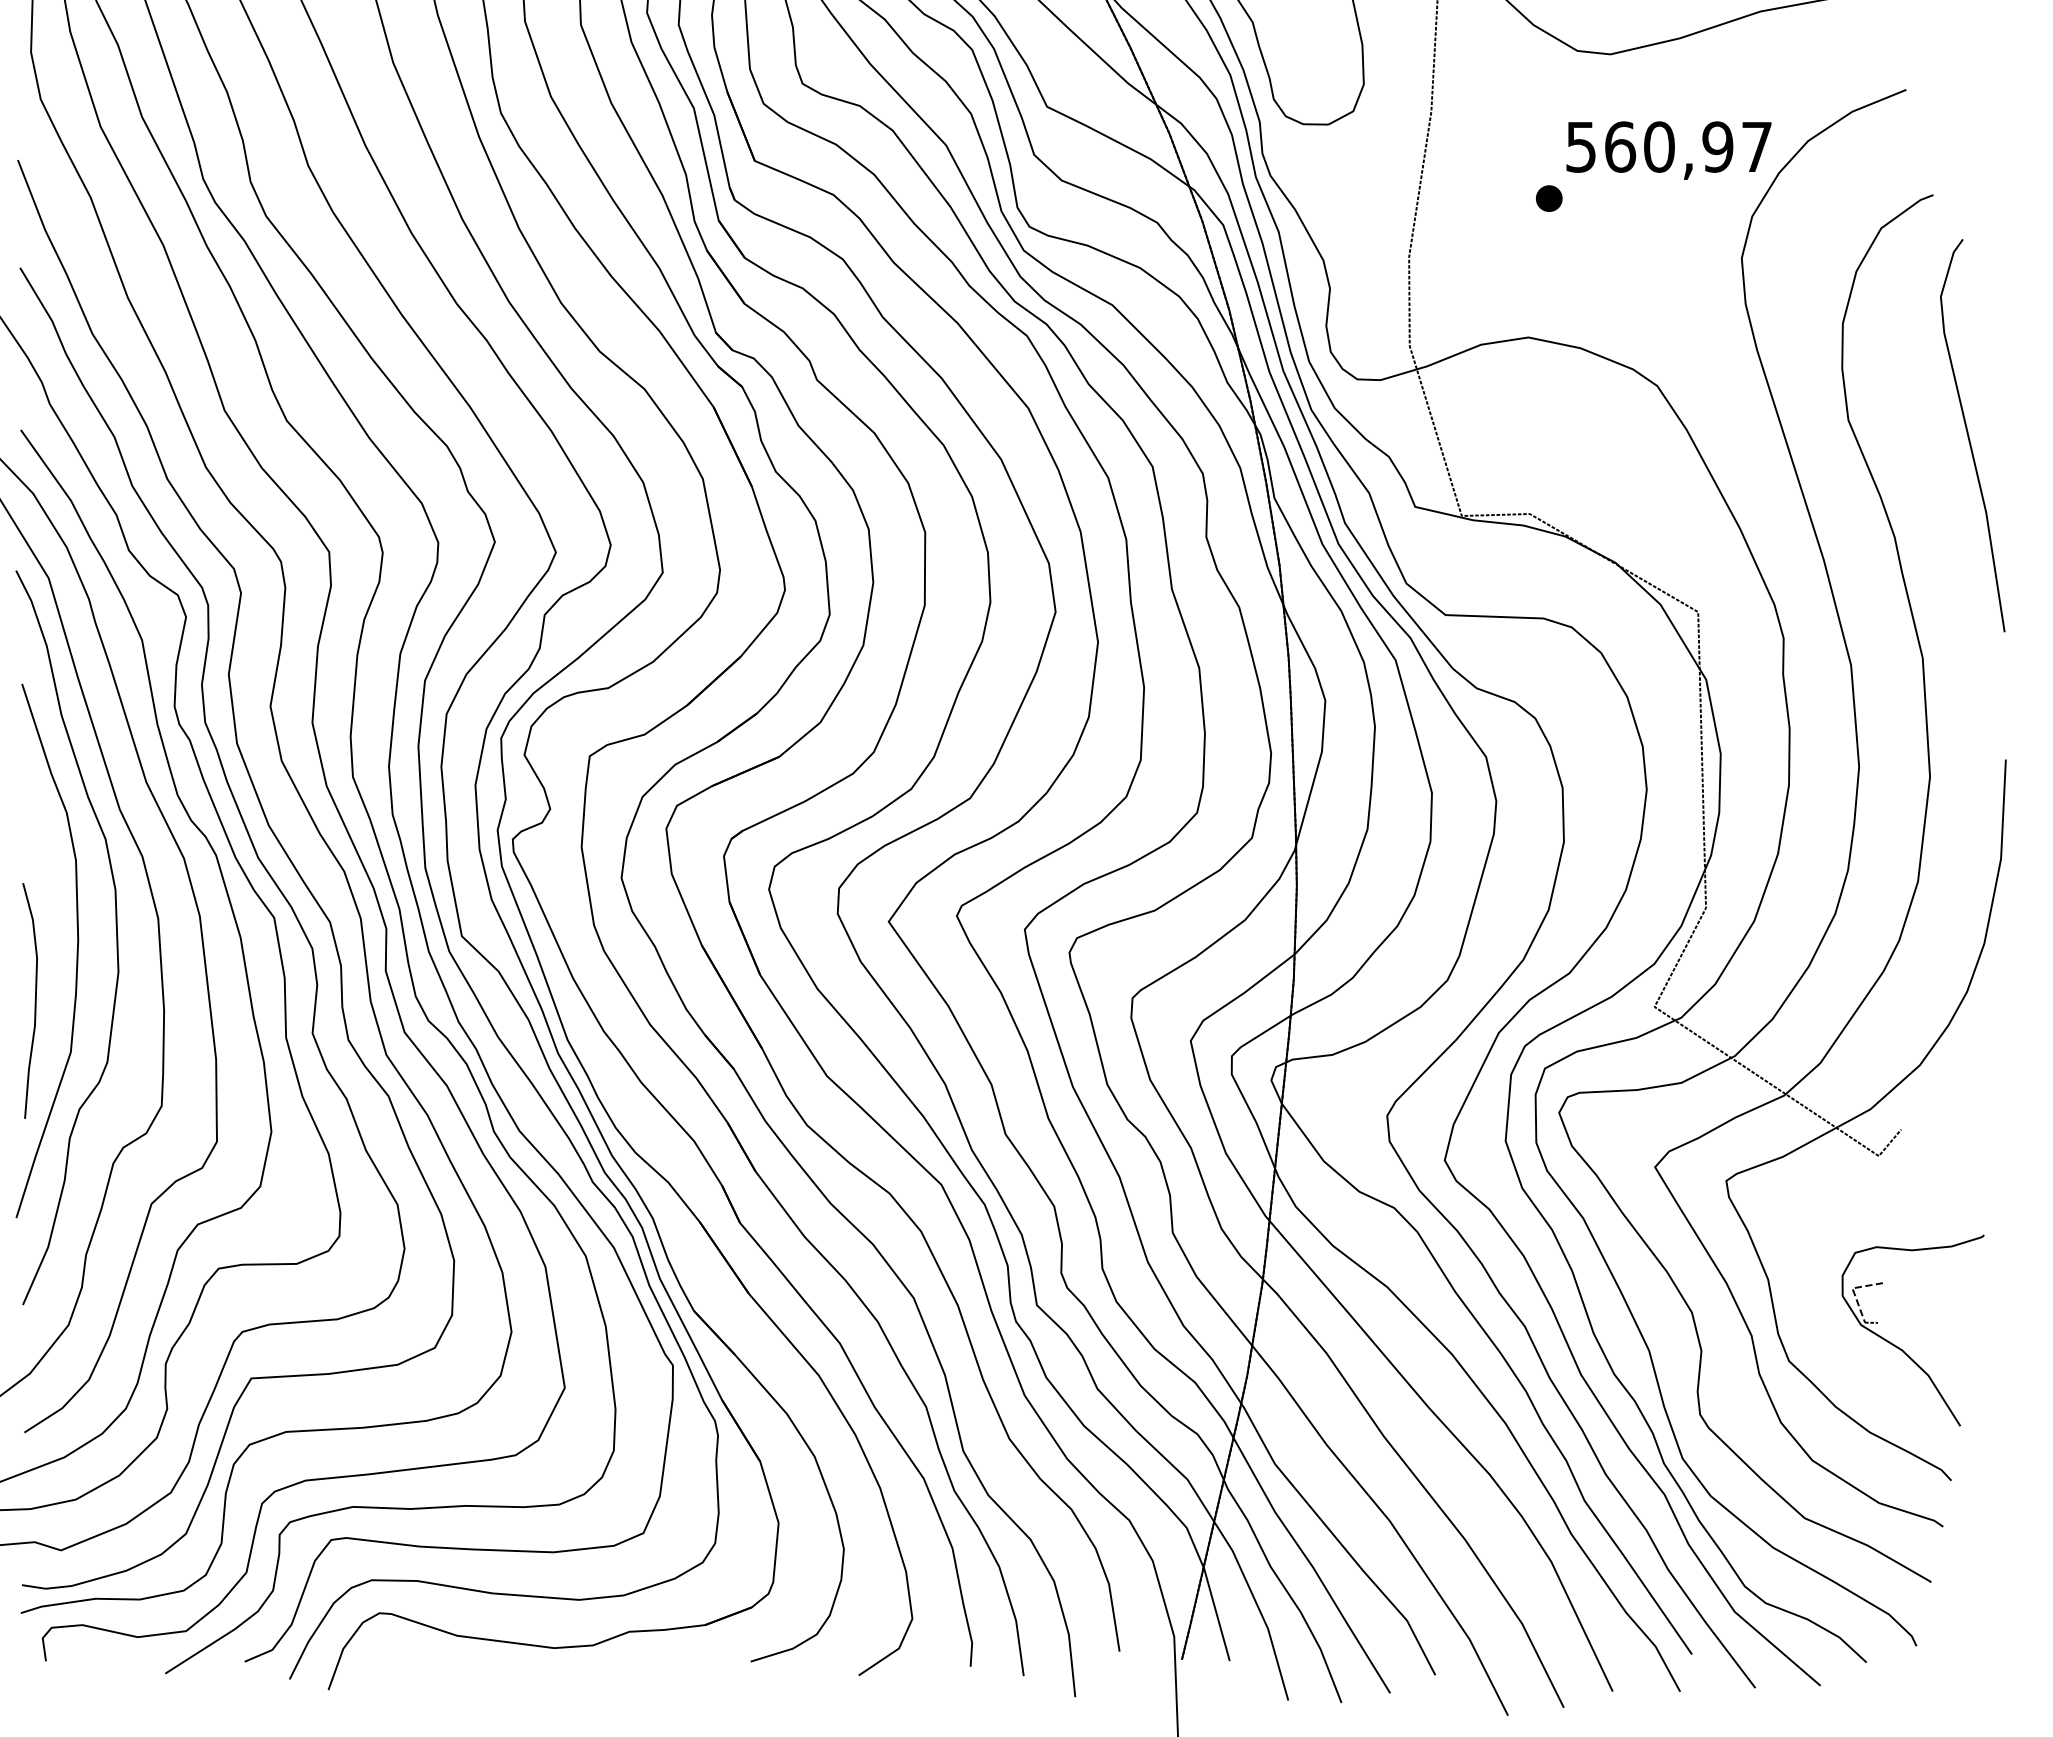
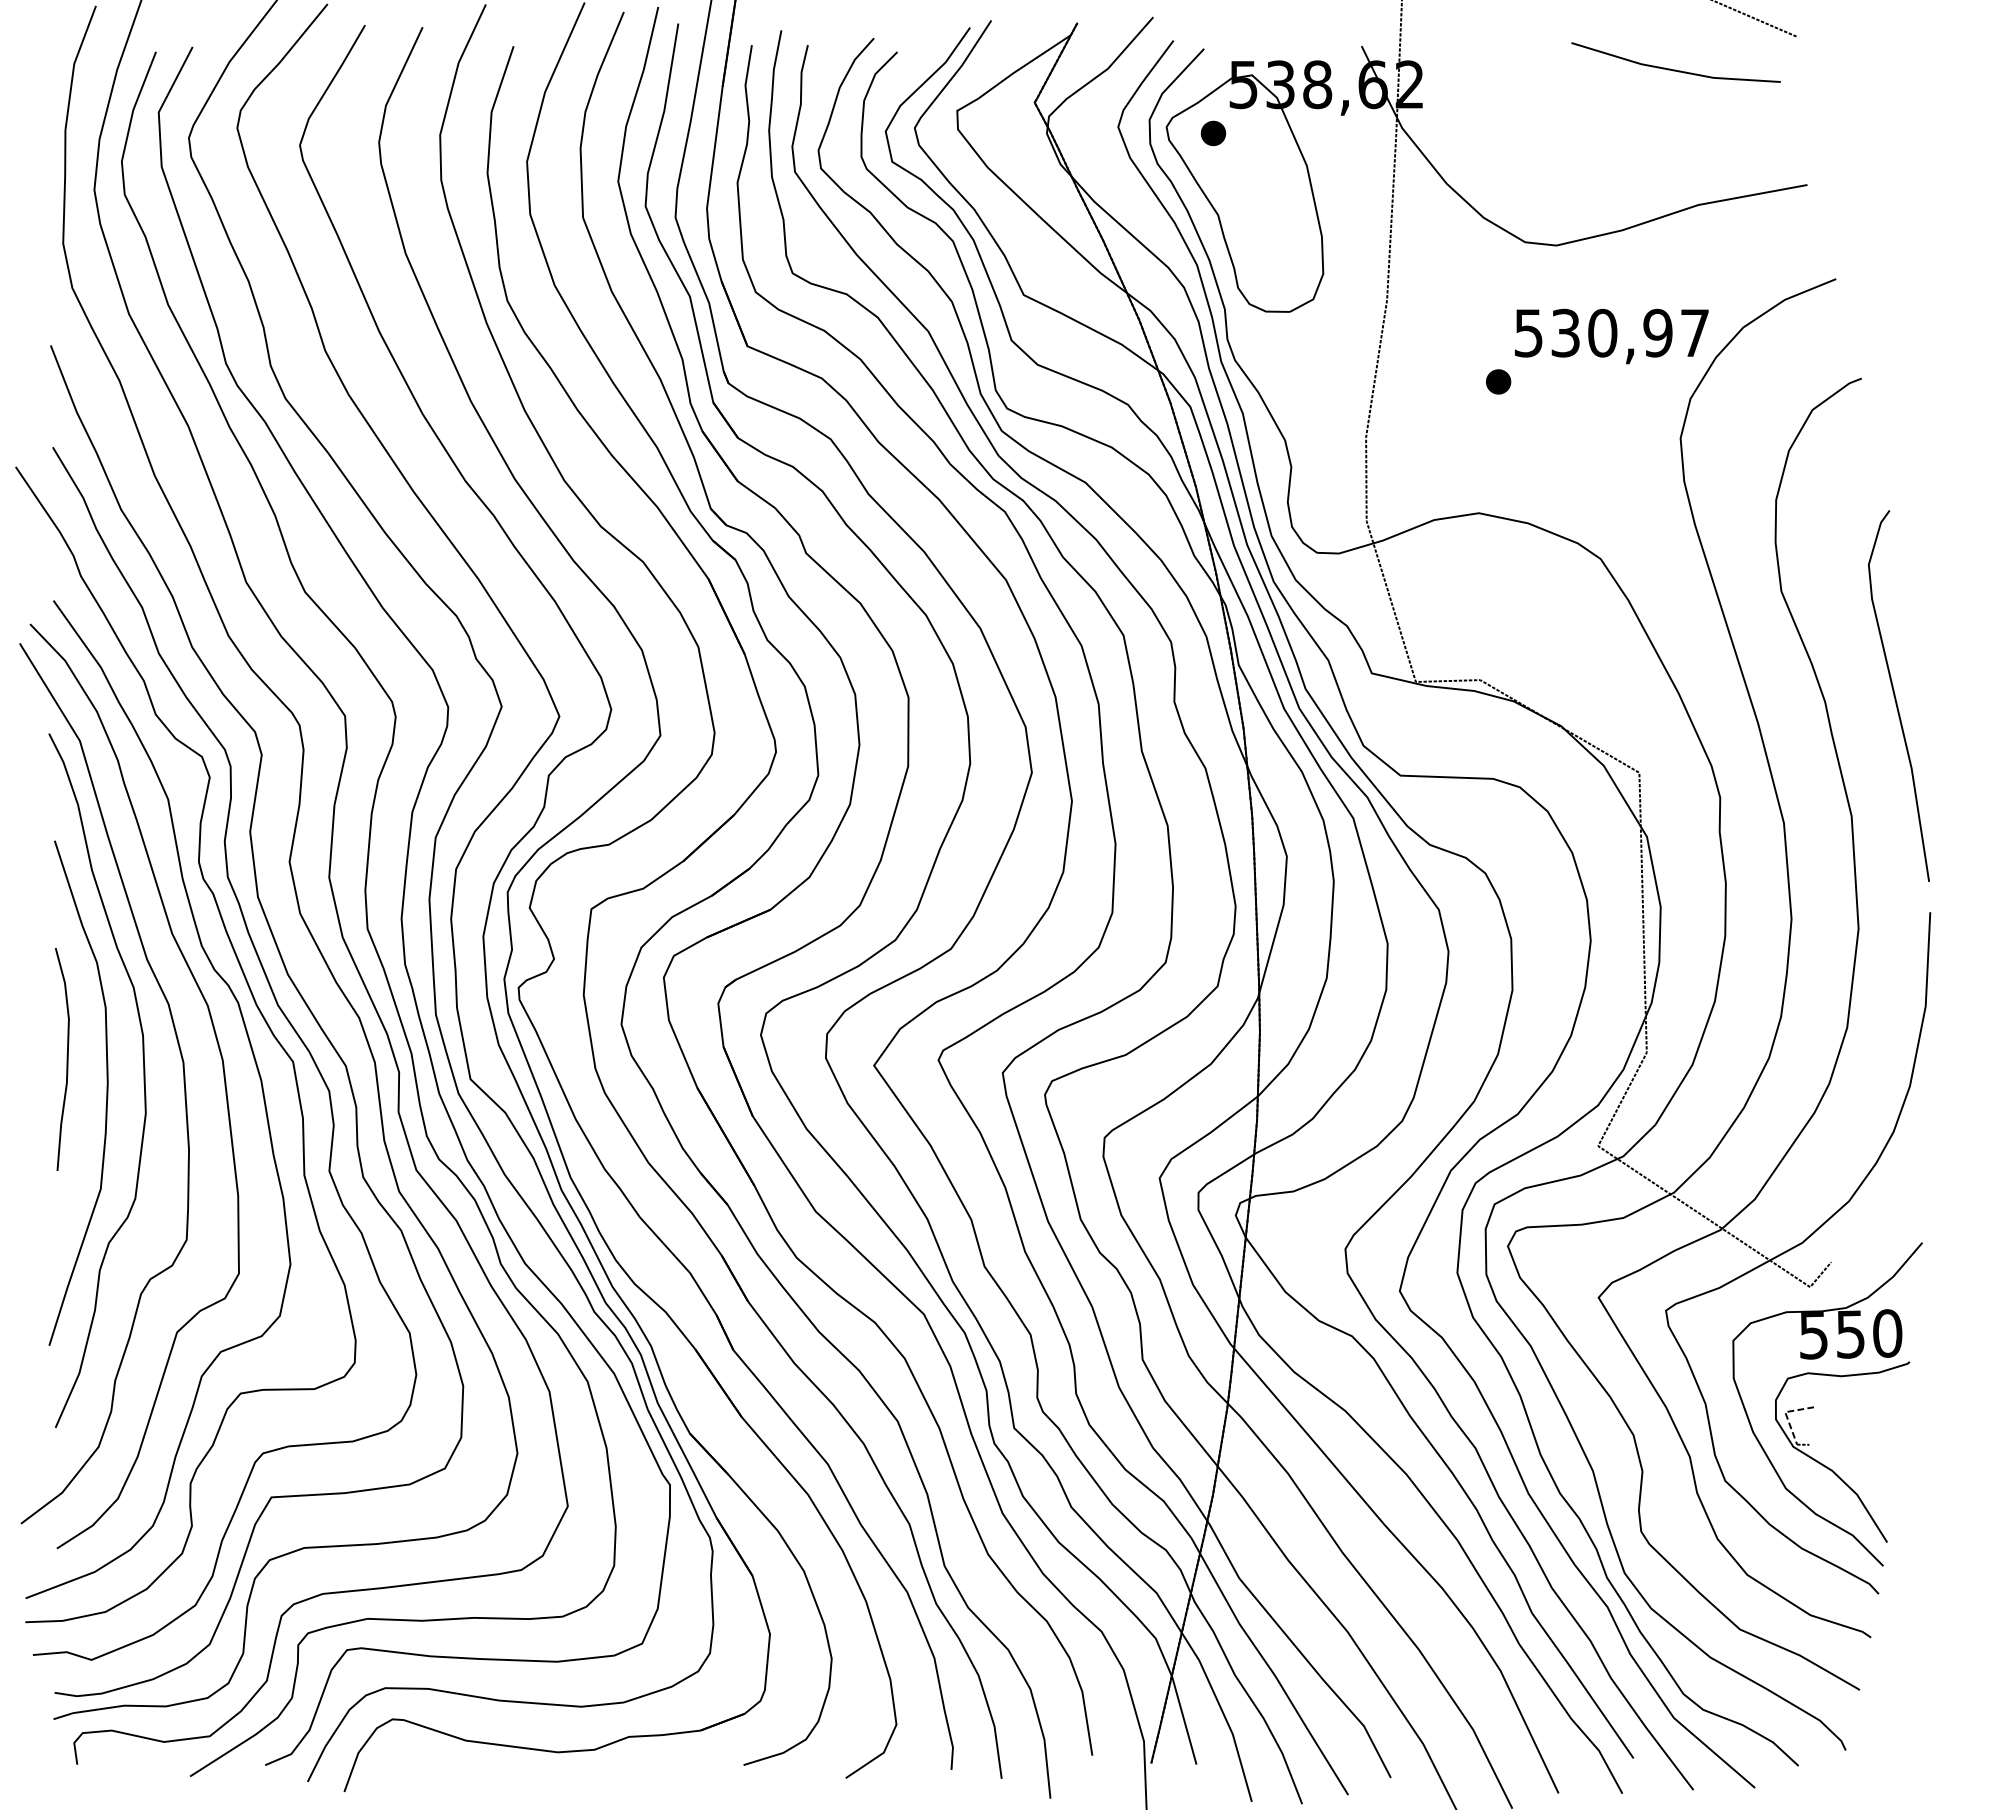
text: (1620, 146) -> (1565, 332), 560,97 -> 530,97
curve: (1969, 435) -> (1895, 695), moved
curve: (34, 1000) -> (66, 1059), moved
part: (1884, 1232) -> (1815, 1359), added

